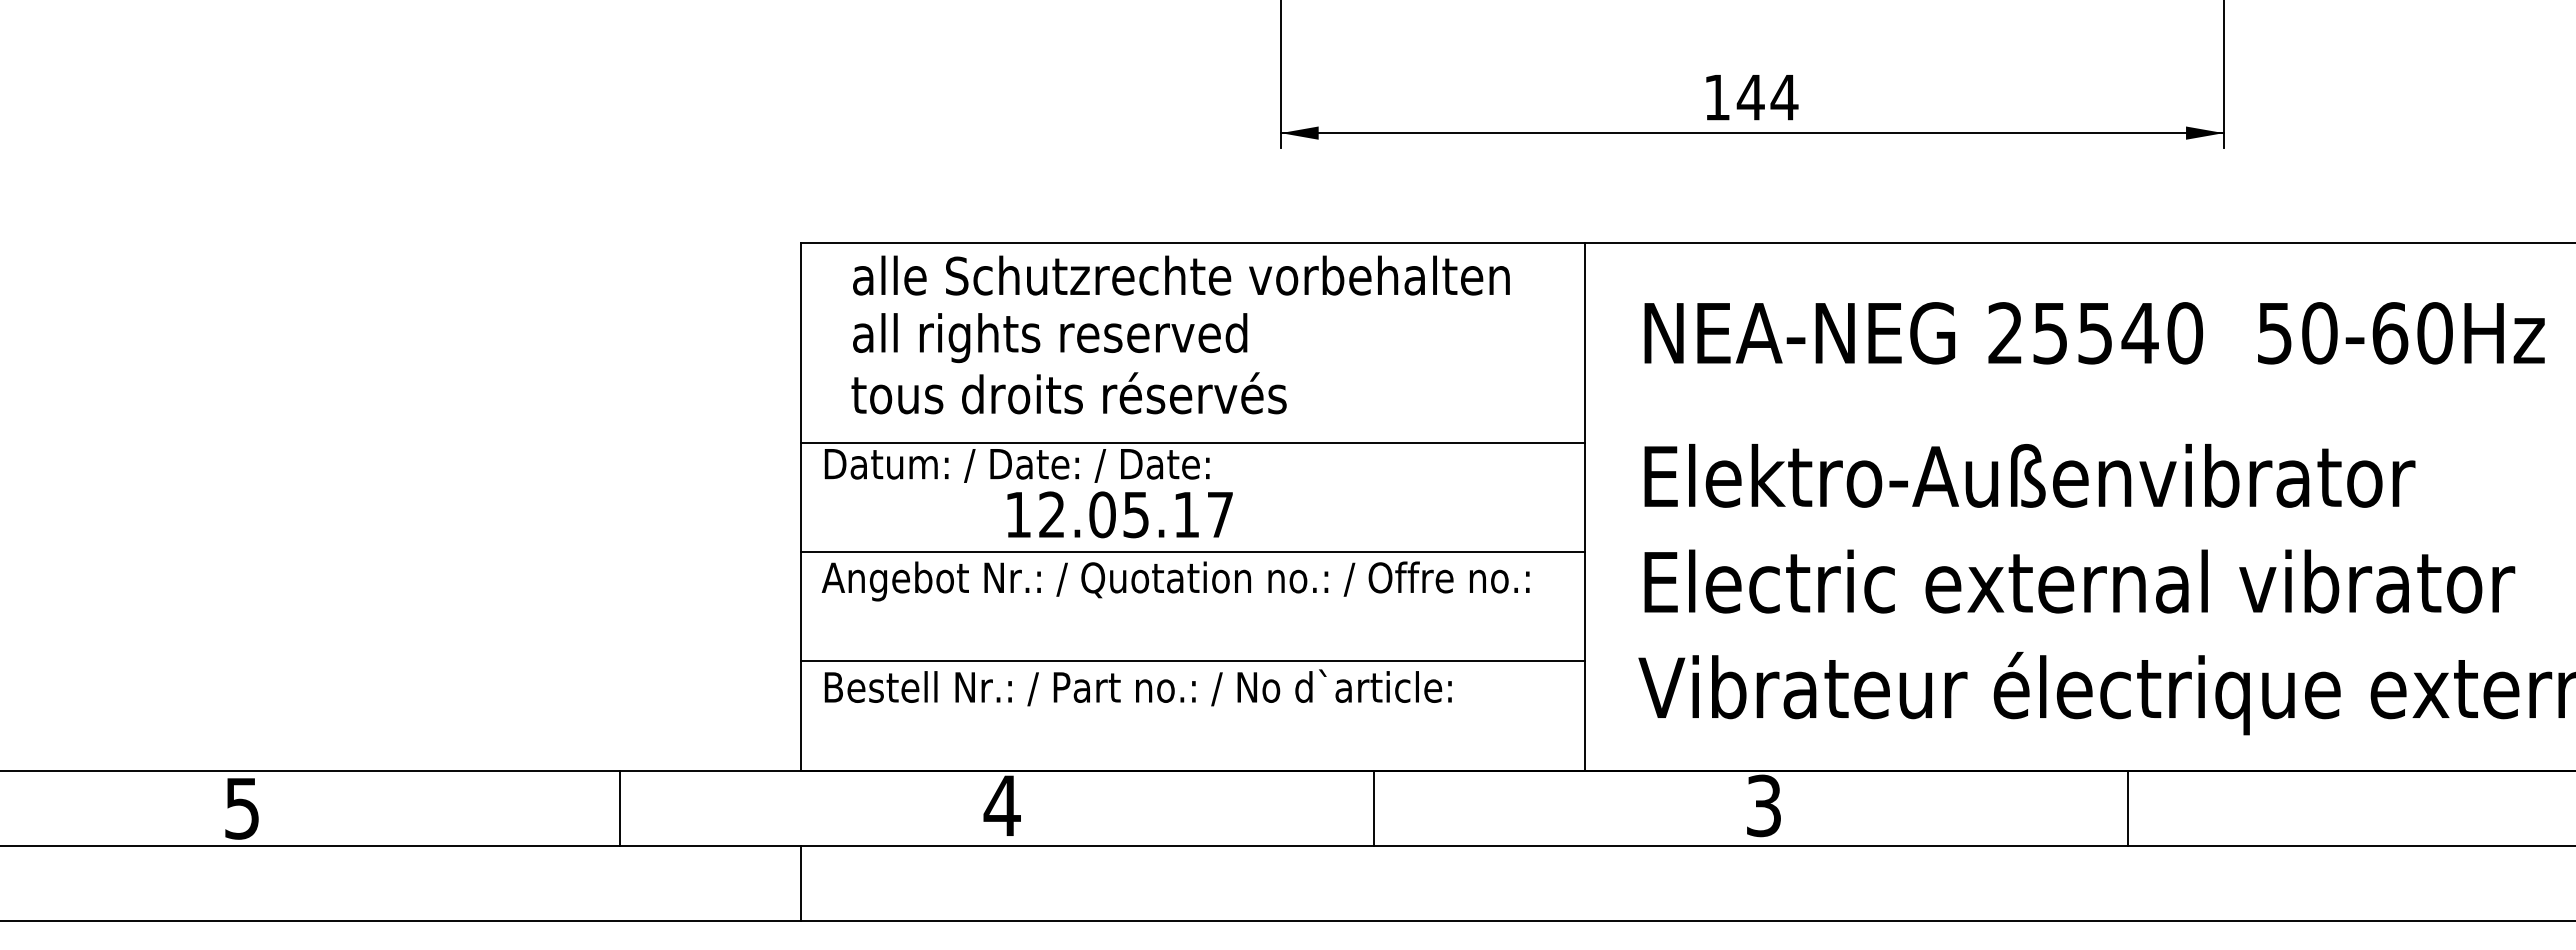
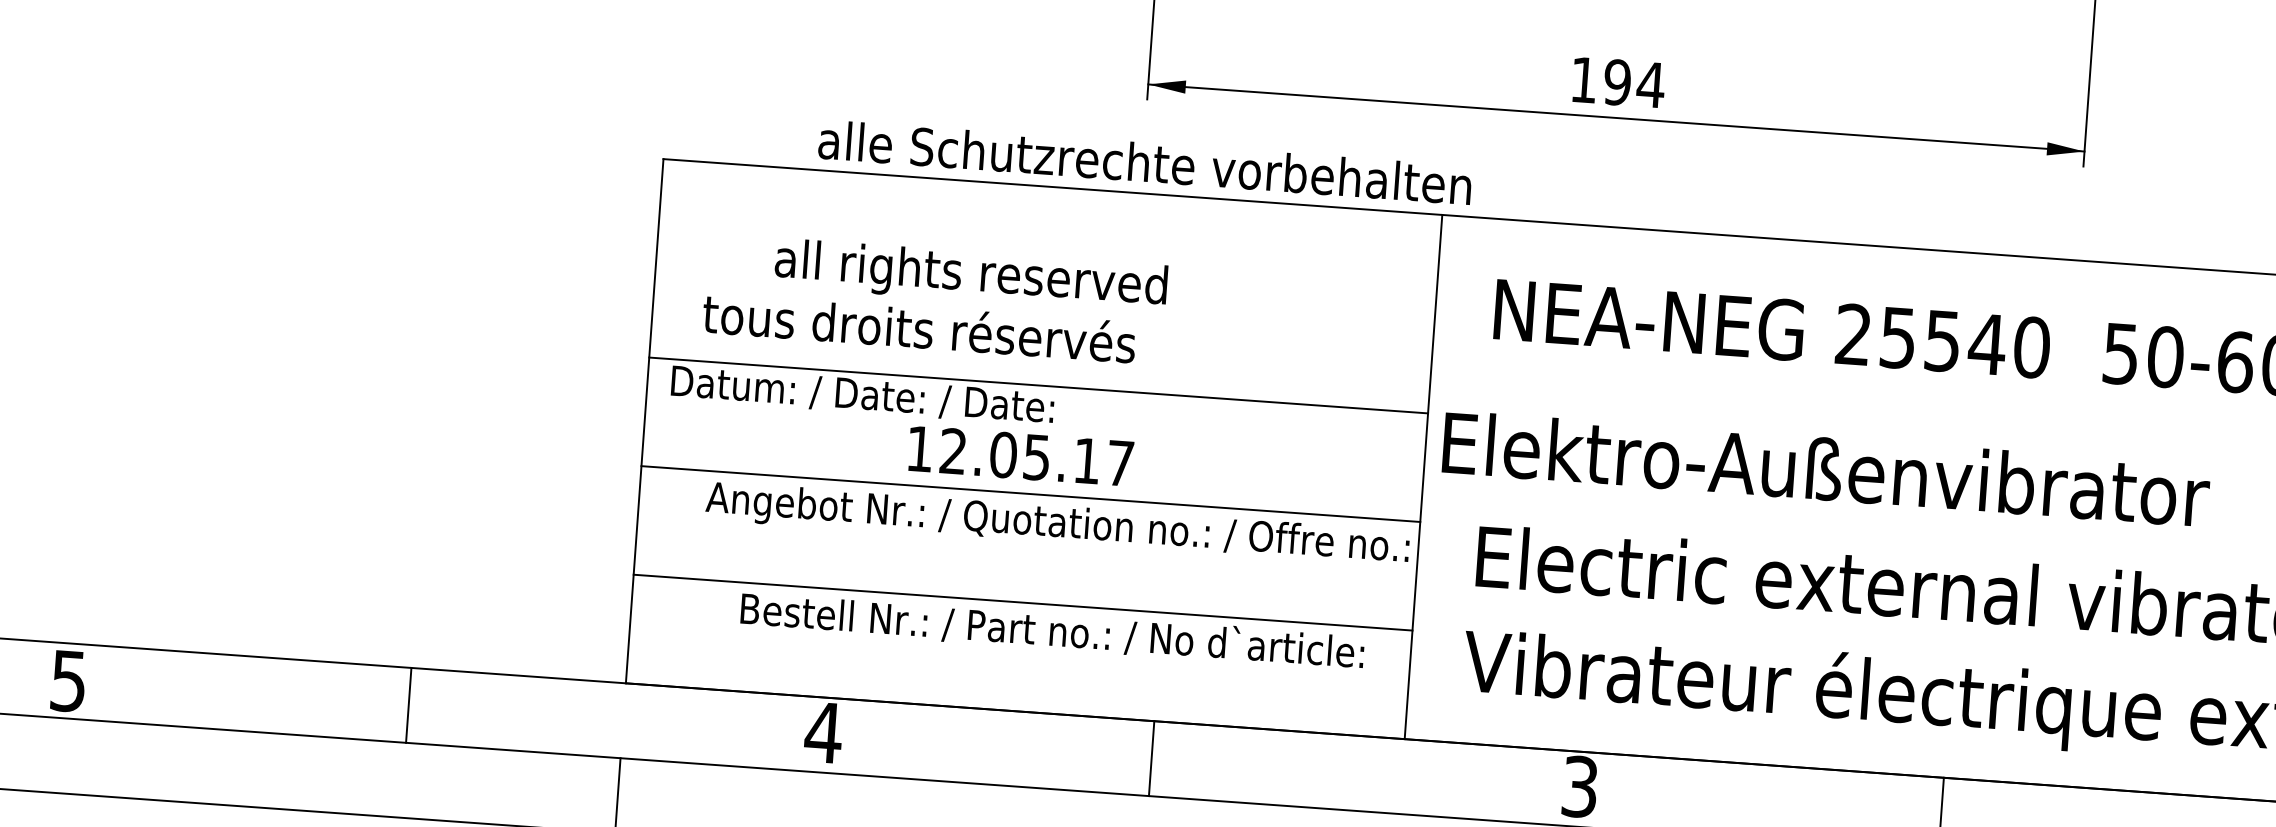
text: (1750, 97) -> (1617, 82), 144 -> 194
text: (1181, 275) -> (1145, 162), moved
text: (1050, 338) -> (971, 276), moved
text: (2029, 475) -> (1825, 468), moved
text: (1119, 514) -> (1020, 455), moved
text: (1175, 581) -> (1057, 525), moved
text: (1137, 687) -> (1051, 630), moved
line: (619, 808) -> (408, 705), moved
line: (1373, 808) -> (1151, 758), moved

